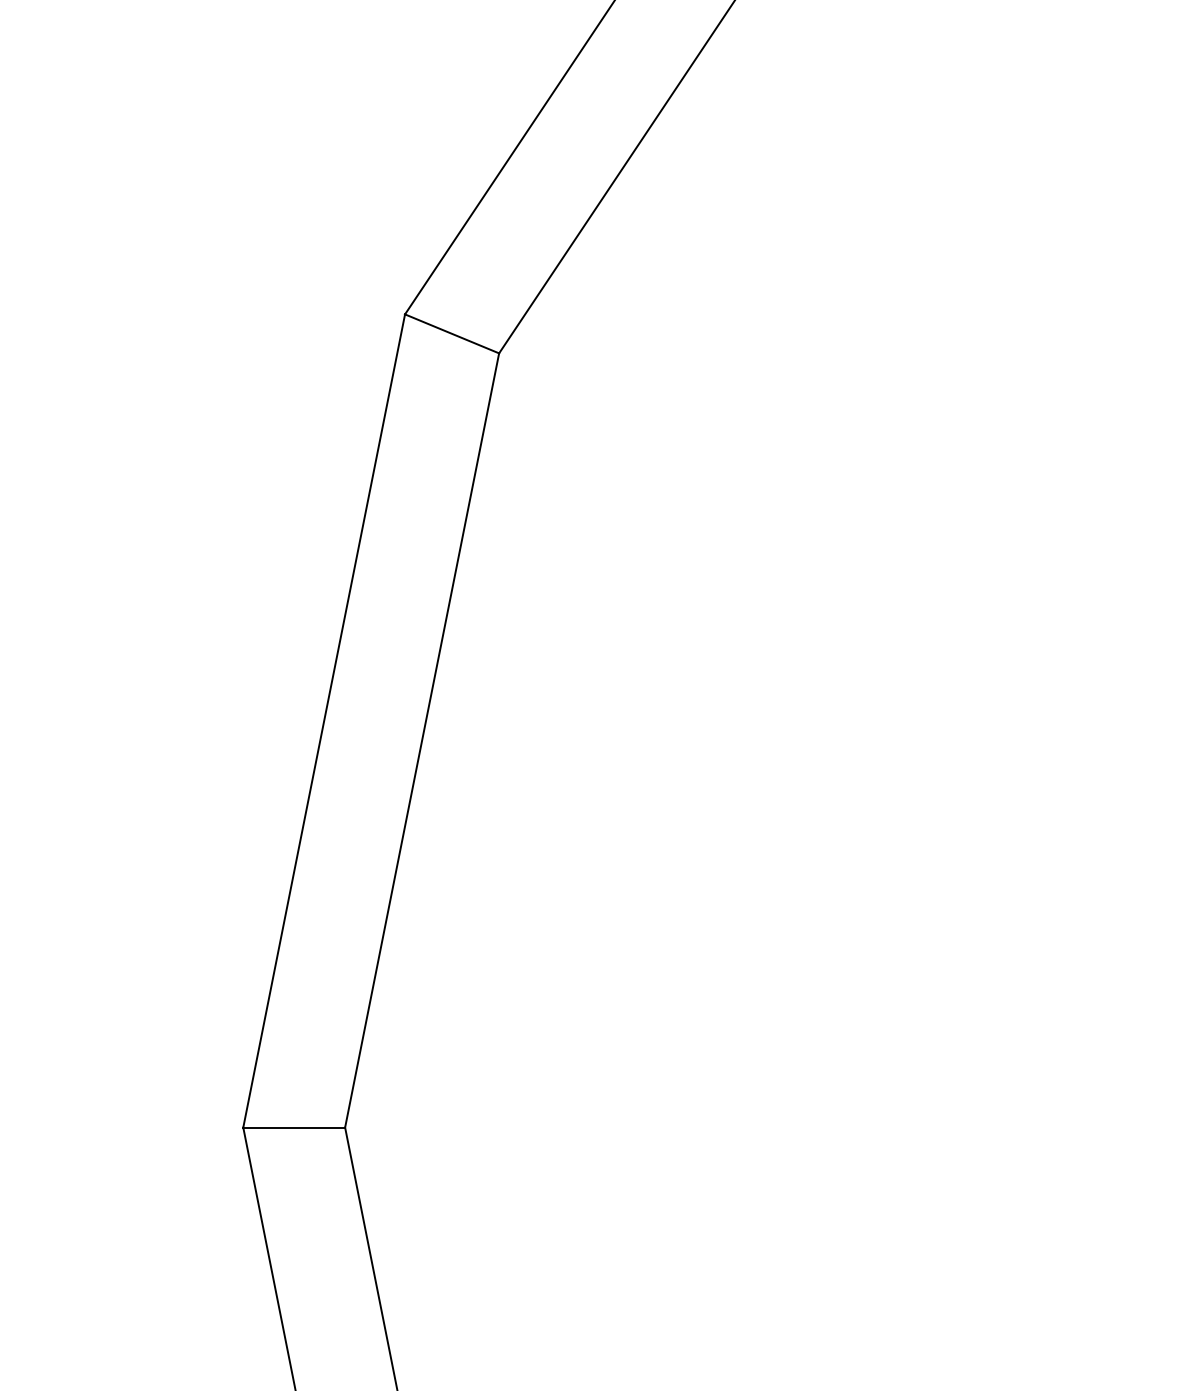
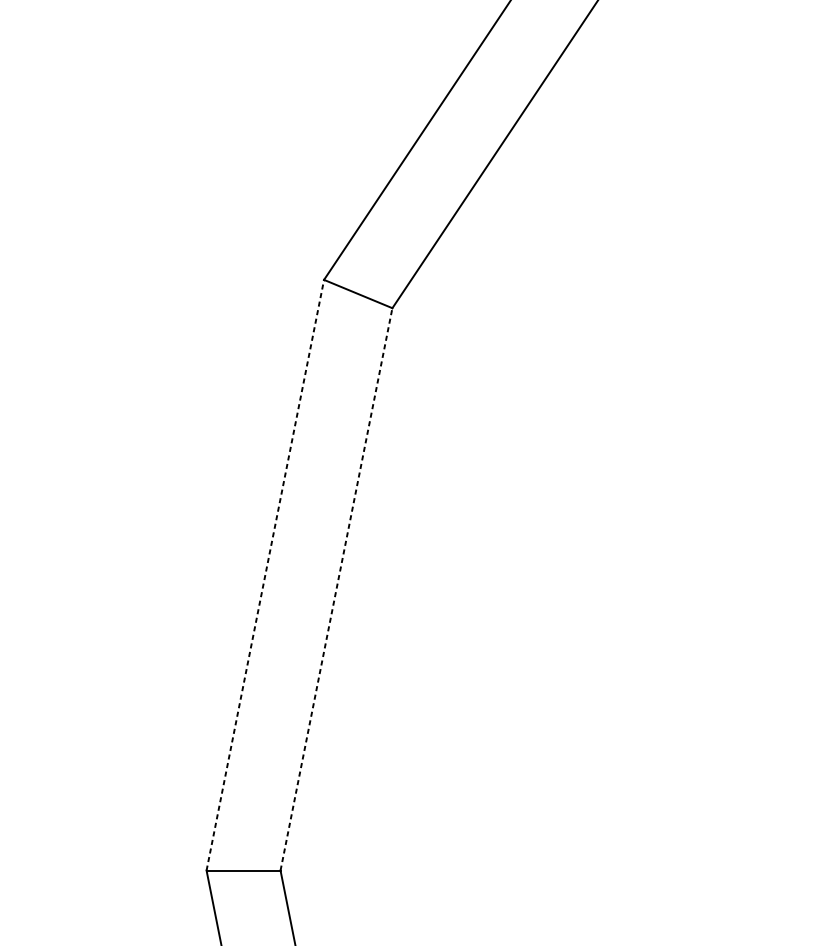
line: (324, 720) -> (265, 574), solid -> dashed
line: (422, 740) -> (336, 589), solid -> dashed

